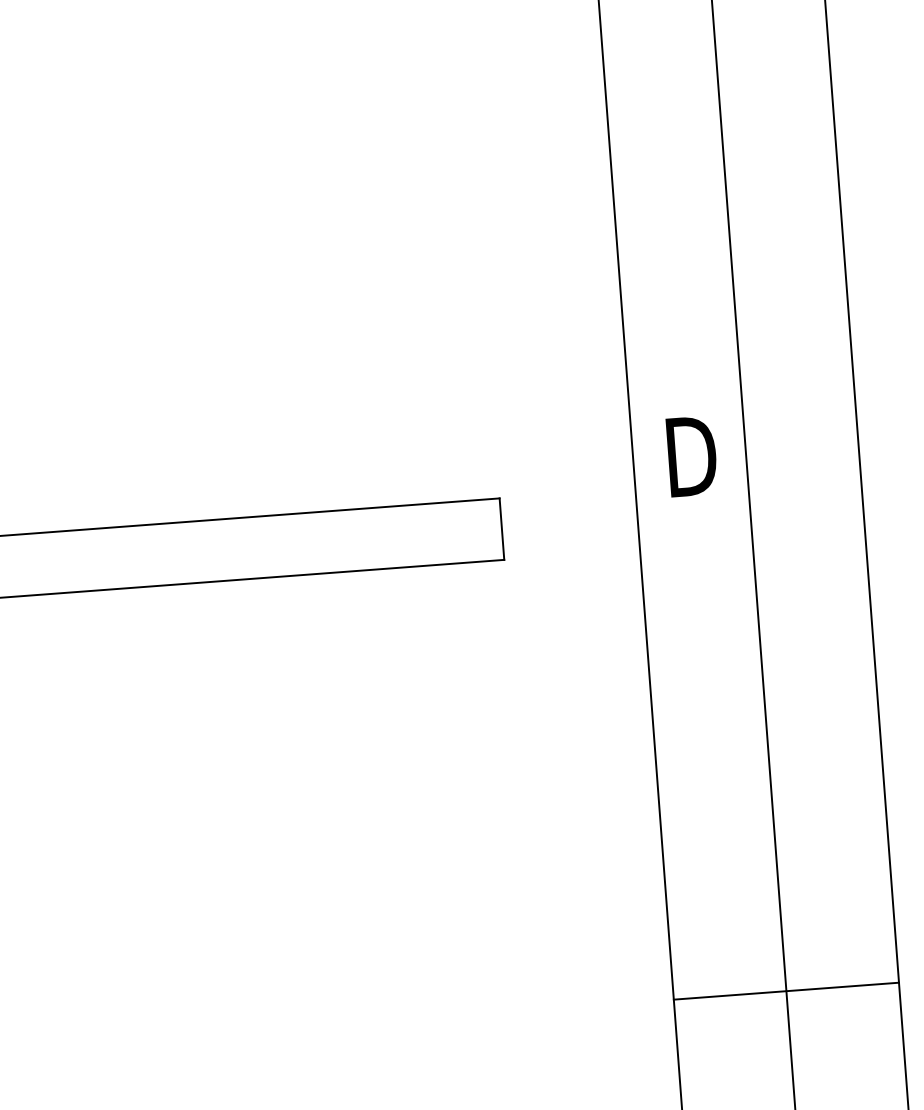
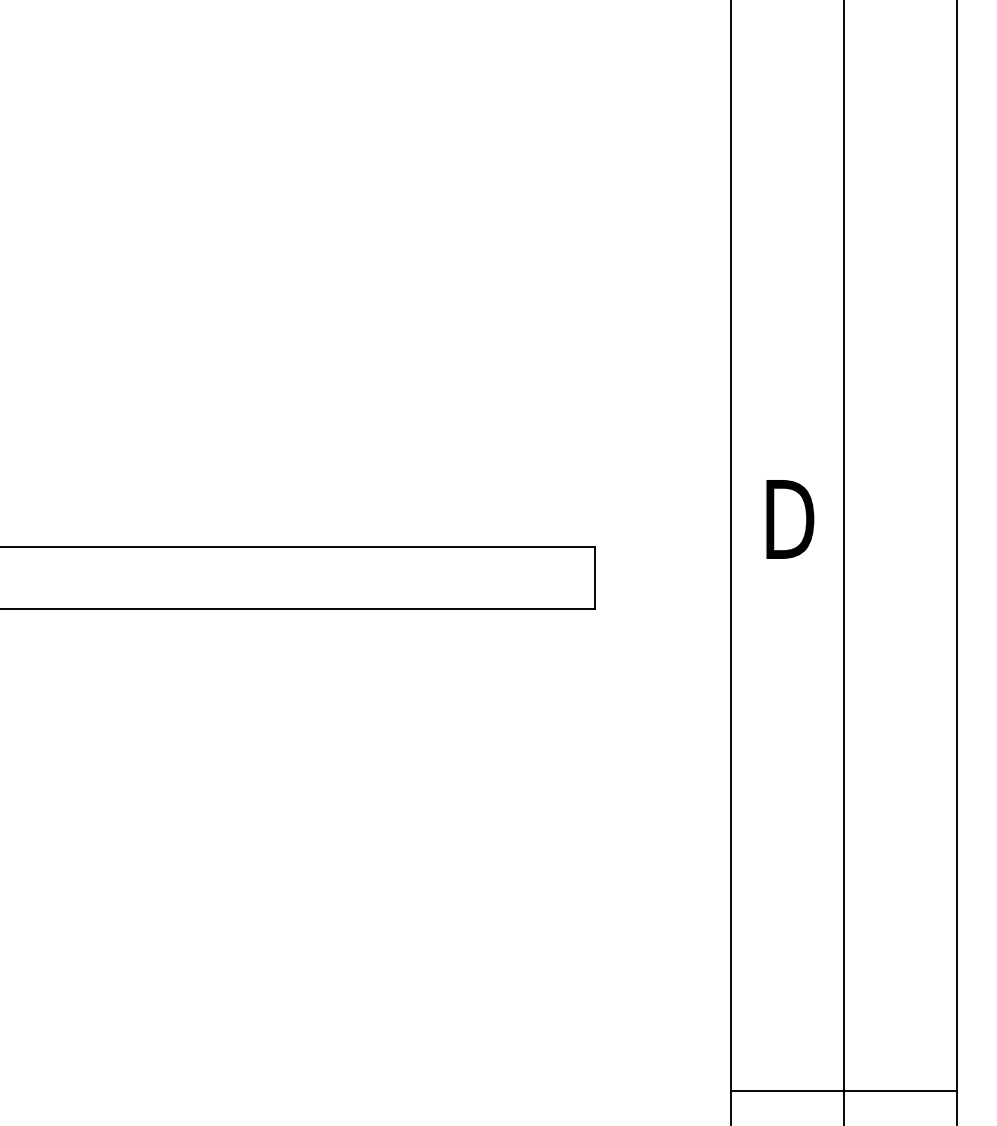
line: (786, 990) -> (844, 1090), moved

